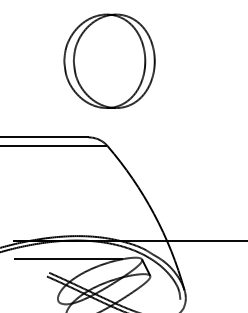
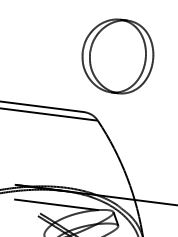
part: (109, 60) -> (117, 55), moved

